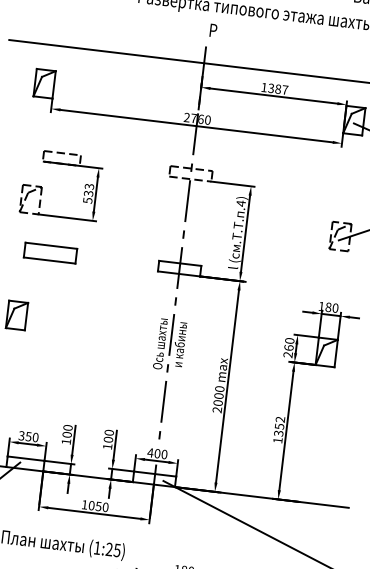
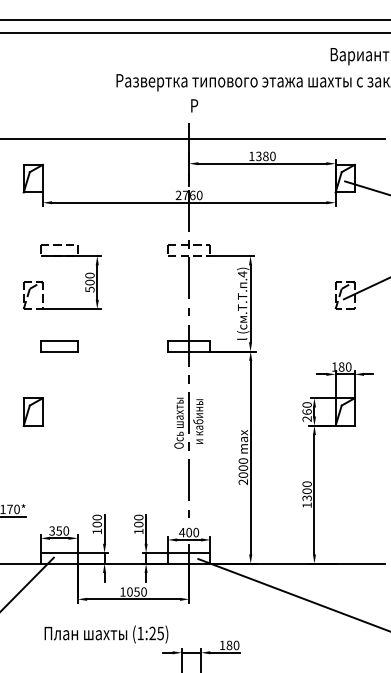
text: (284, 90) -> (272, 156), 1387 -> 1380
text: (88, 189) -> (89, 278), 533 -> 500
part: (50, 253) -> (59, 346), size x0.71
text: (279, 422) -> (306, 487), 1352 -> 1300

